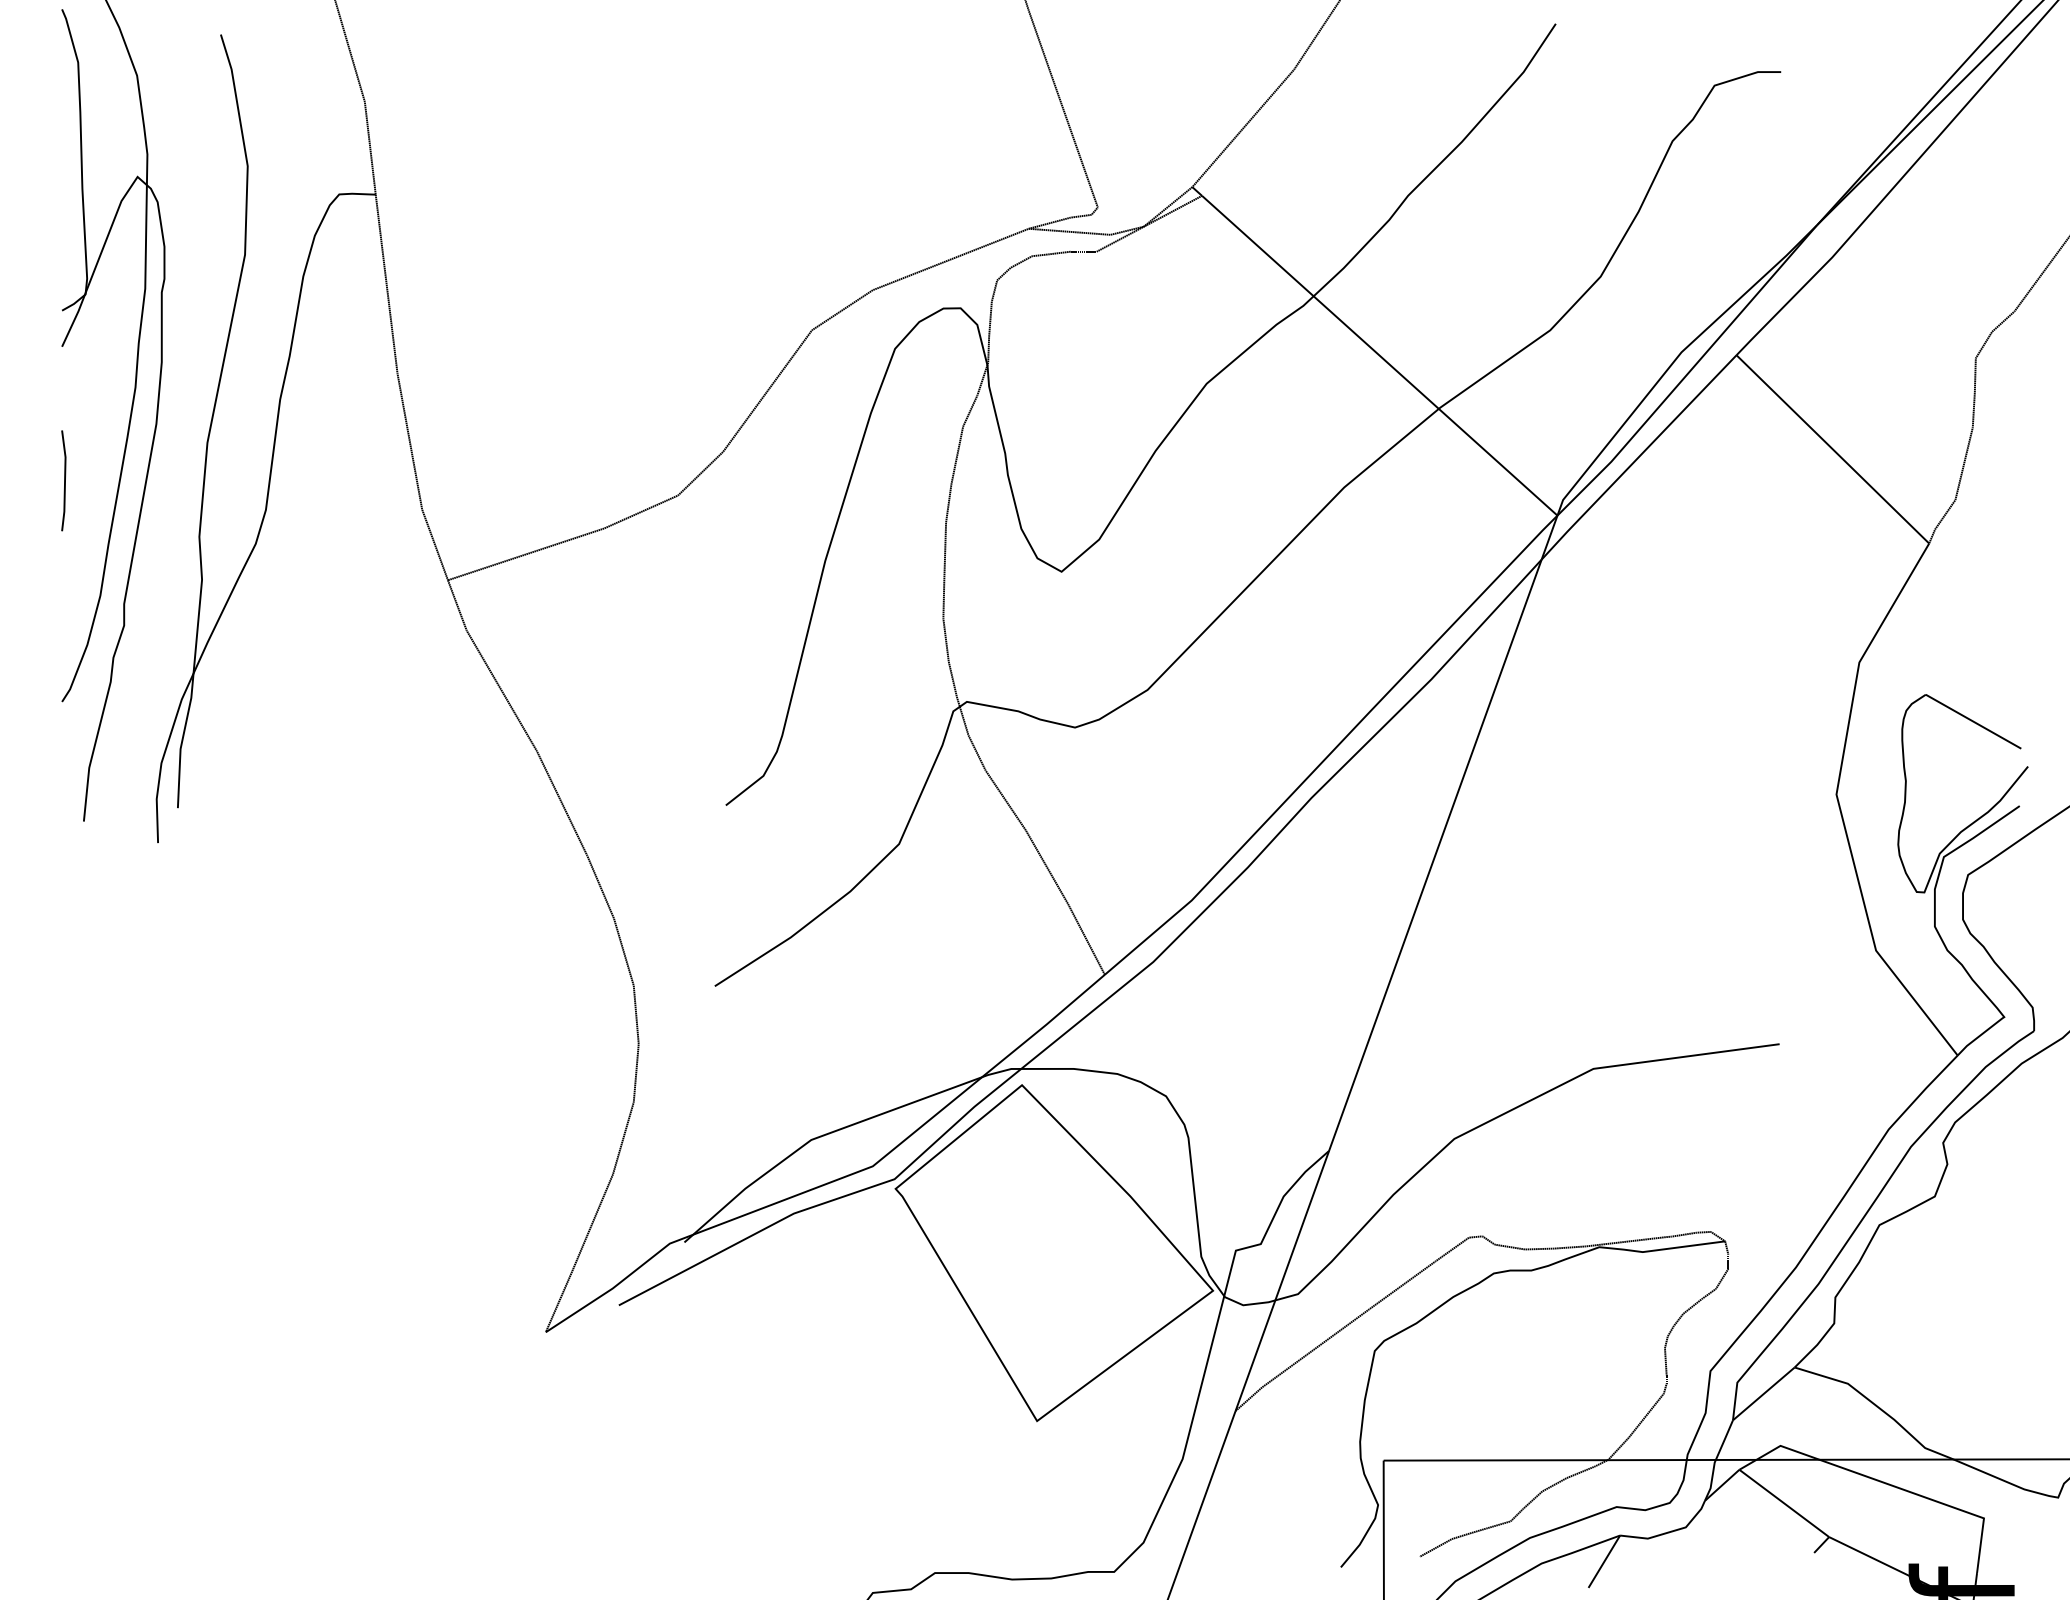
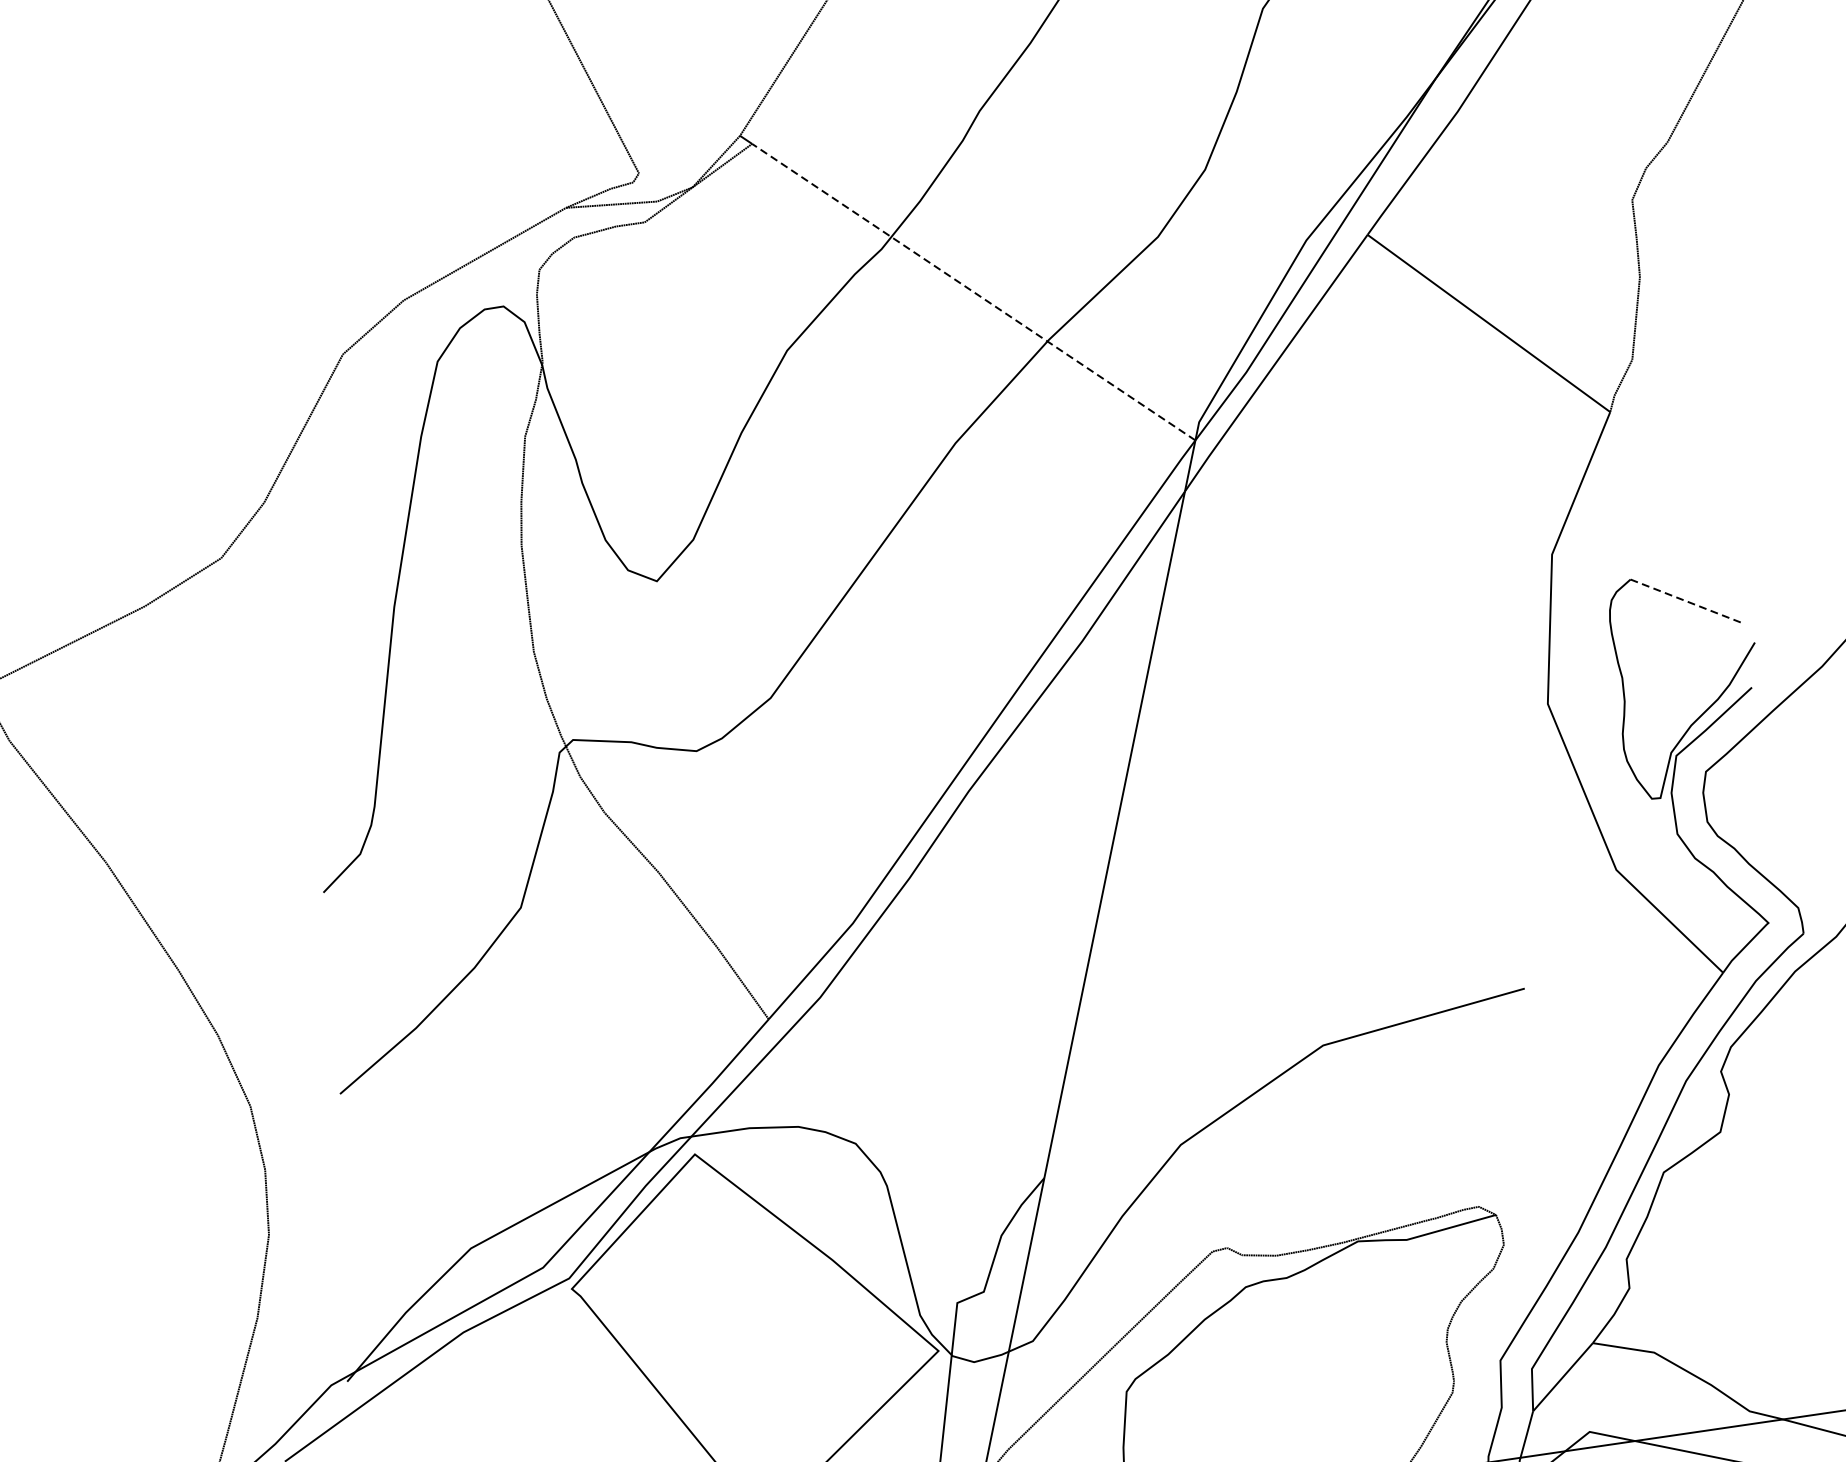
line: (1379, 355) -> (973, 291), solid -> dashed
line: (1973, 721) -> (1687, 601), solid -> dashed

